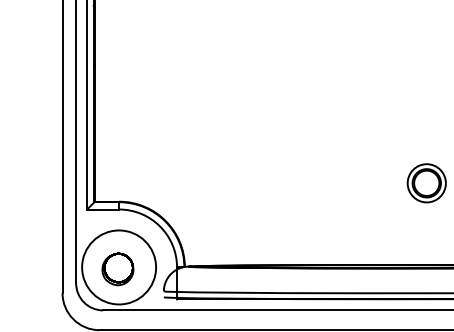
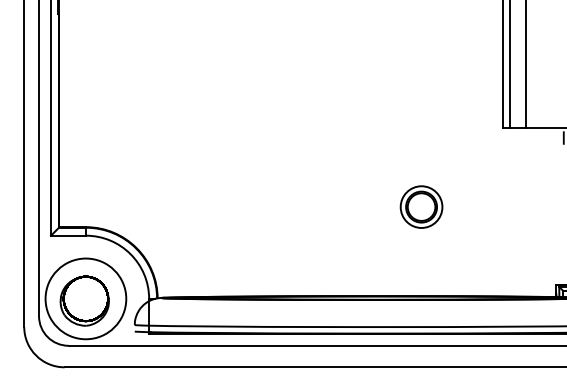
part: (117, 268) -> (84, 300), size x1.43

